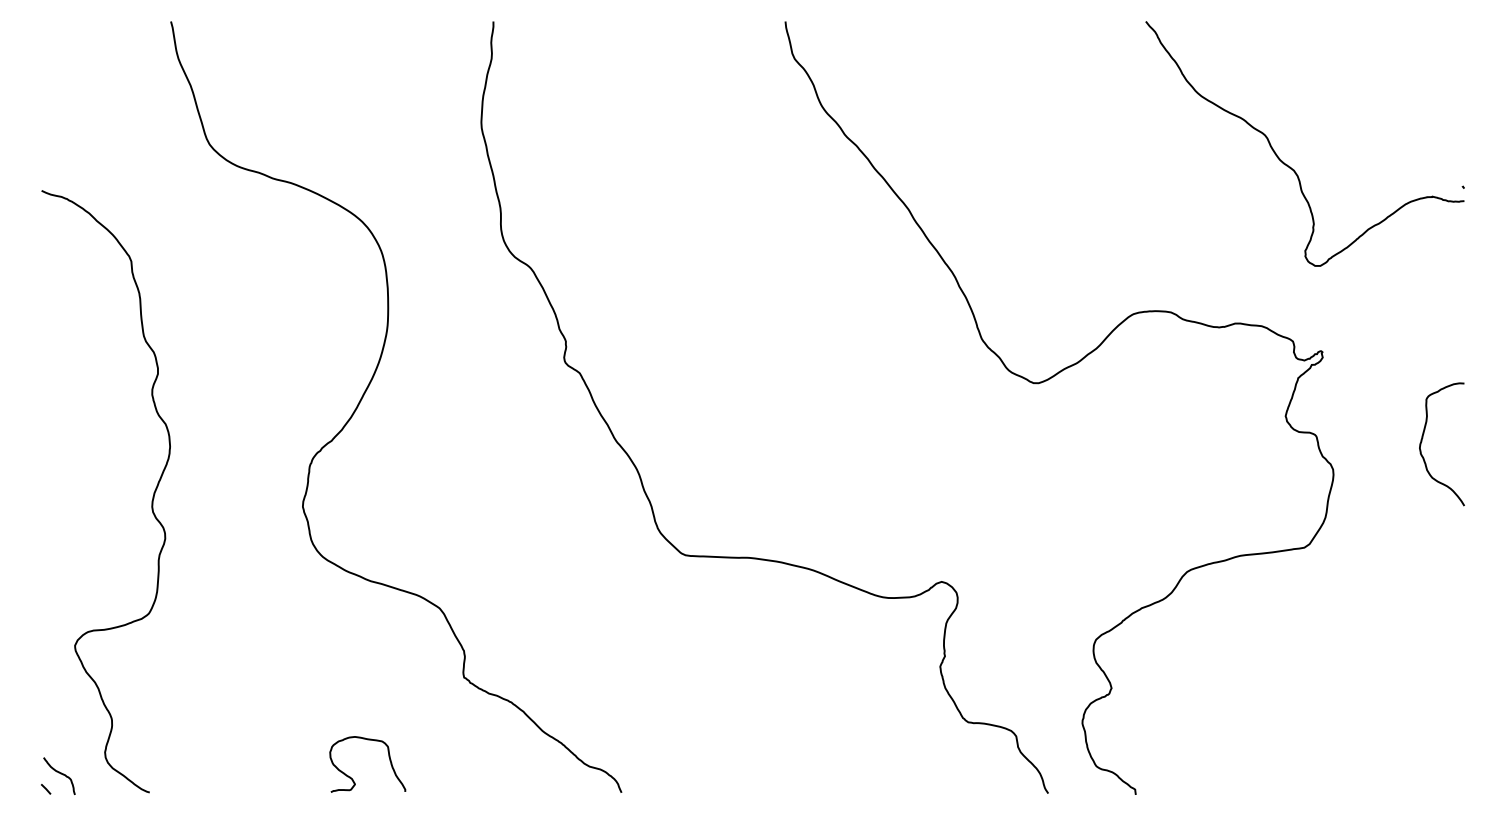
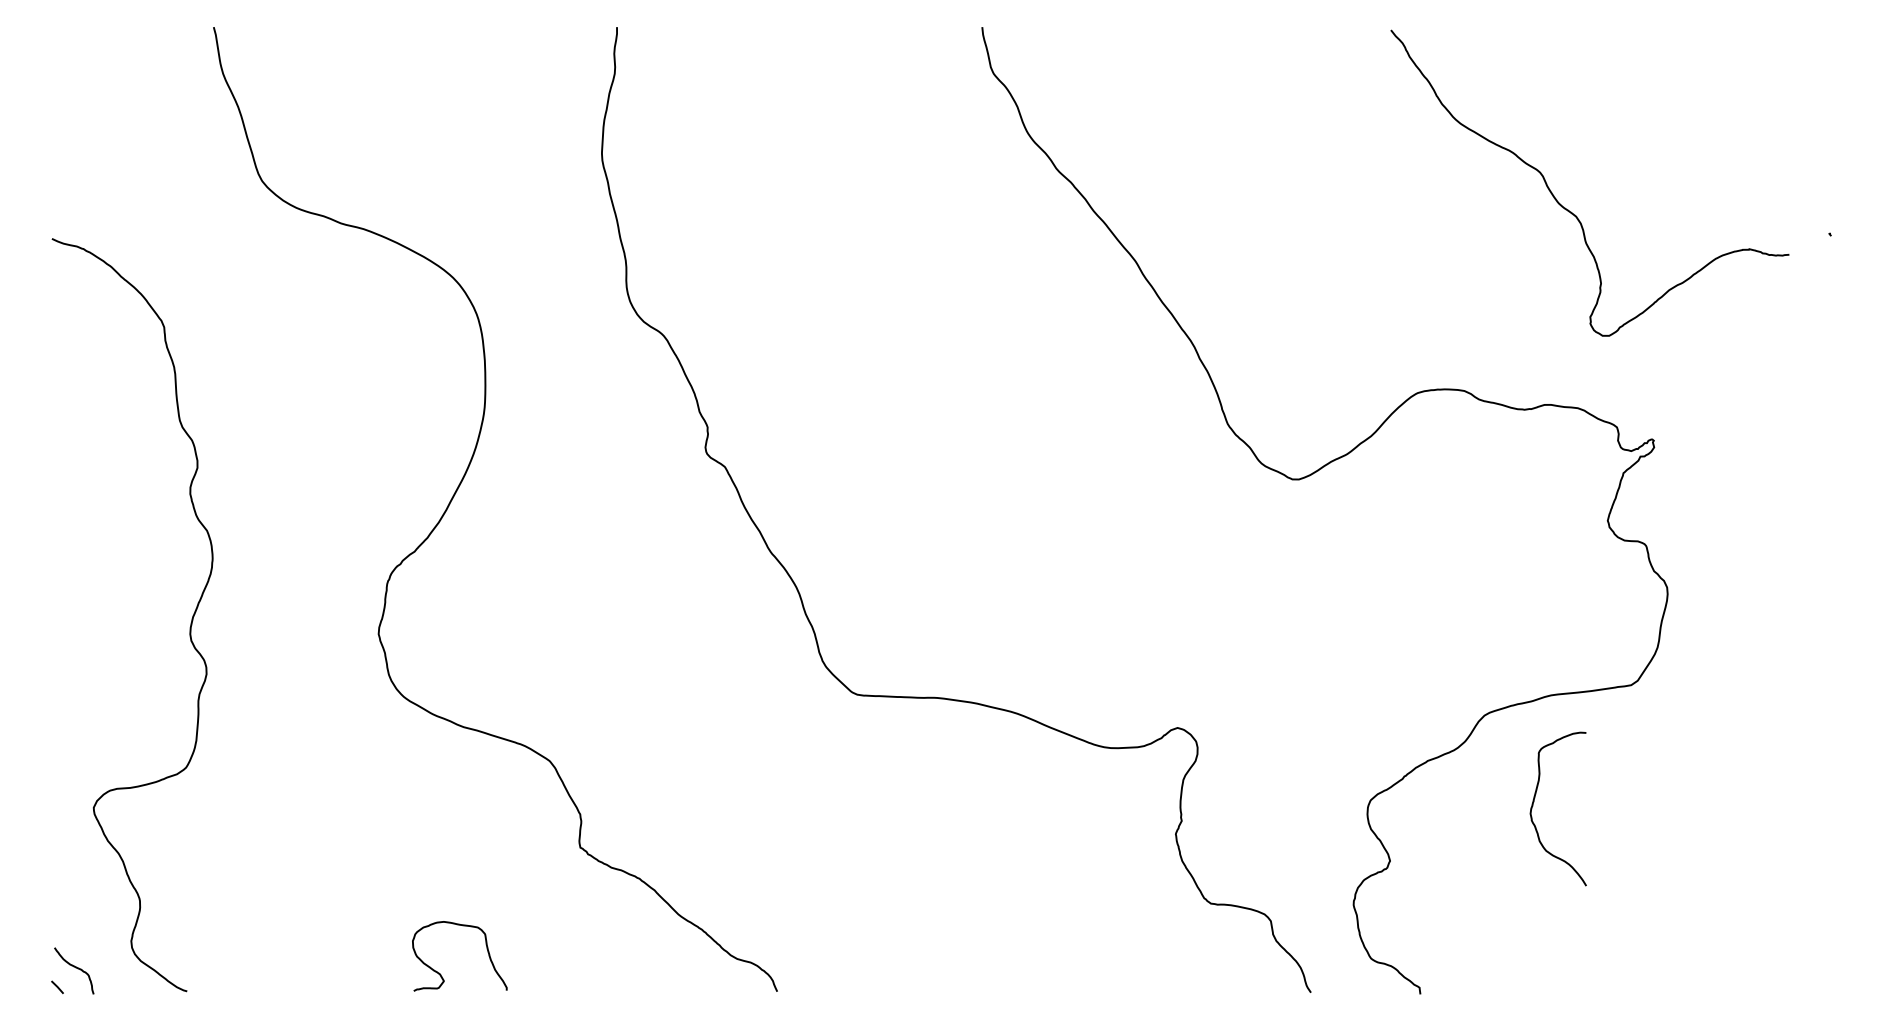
curve: (1290, 166) -> (1571, 211), moved
curve: (1422, 439) -> (1534, 802), moved

